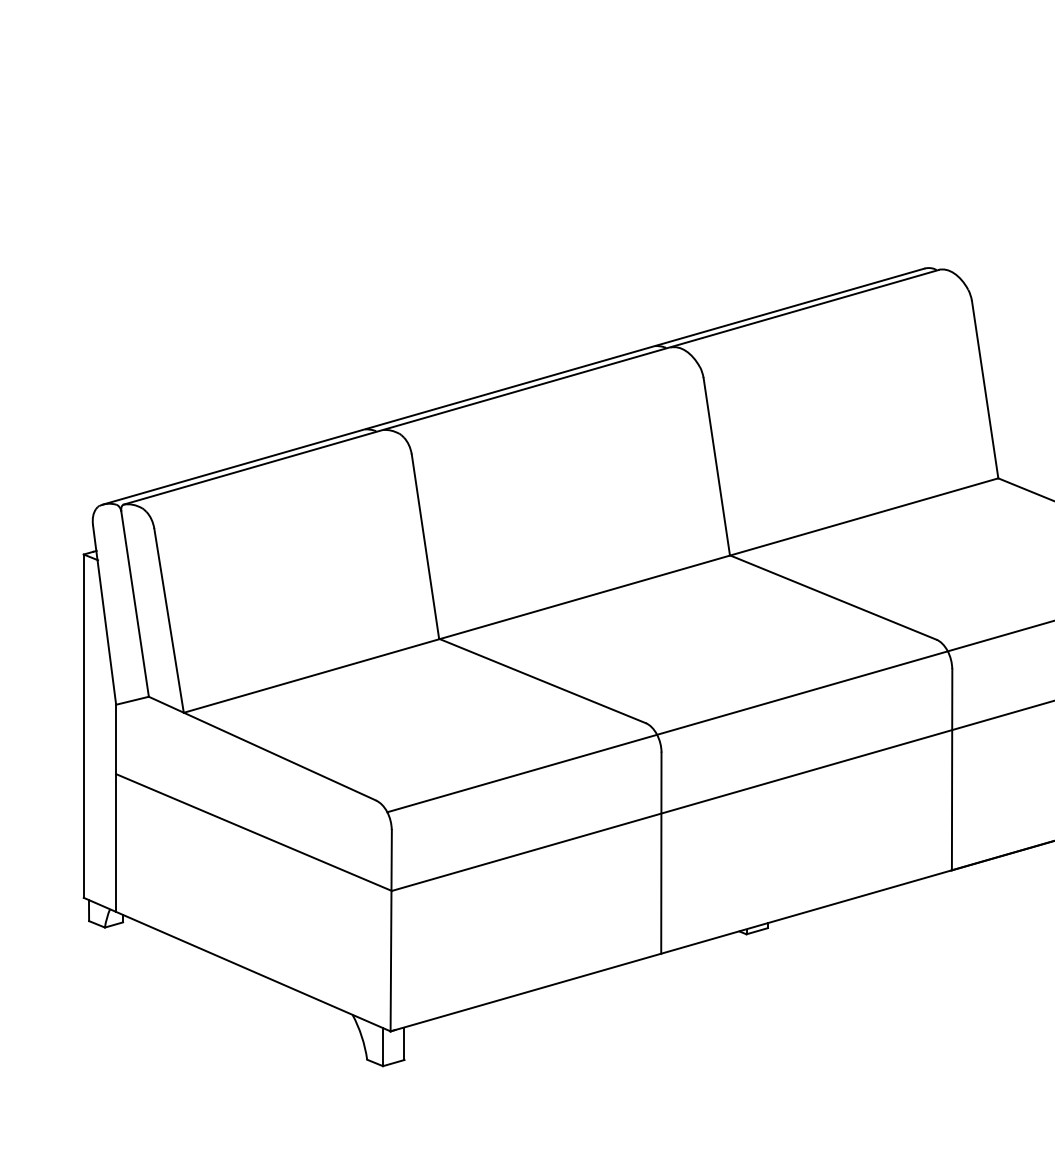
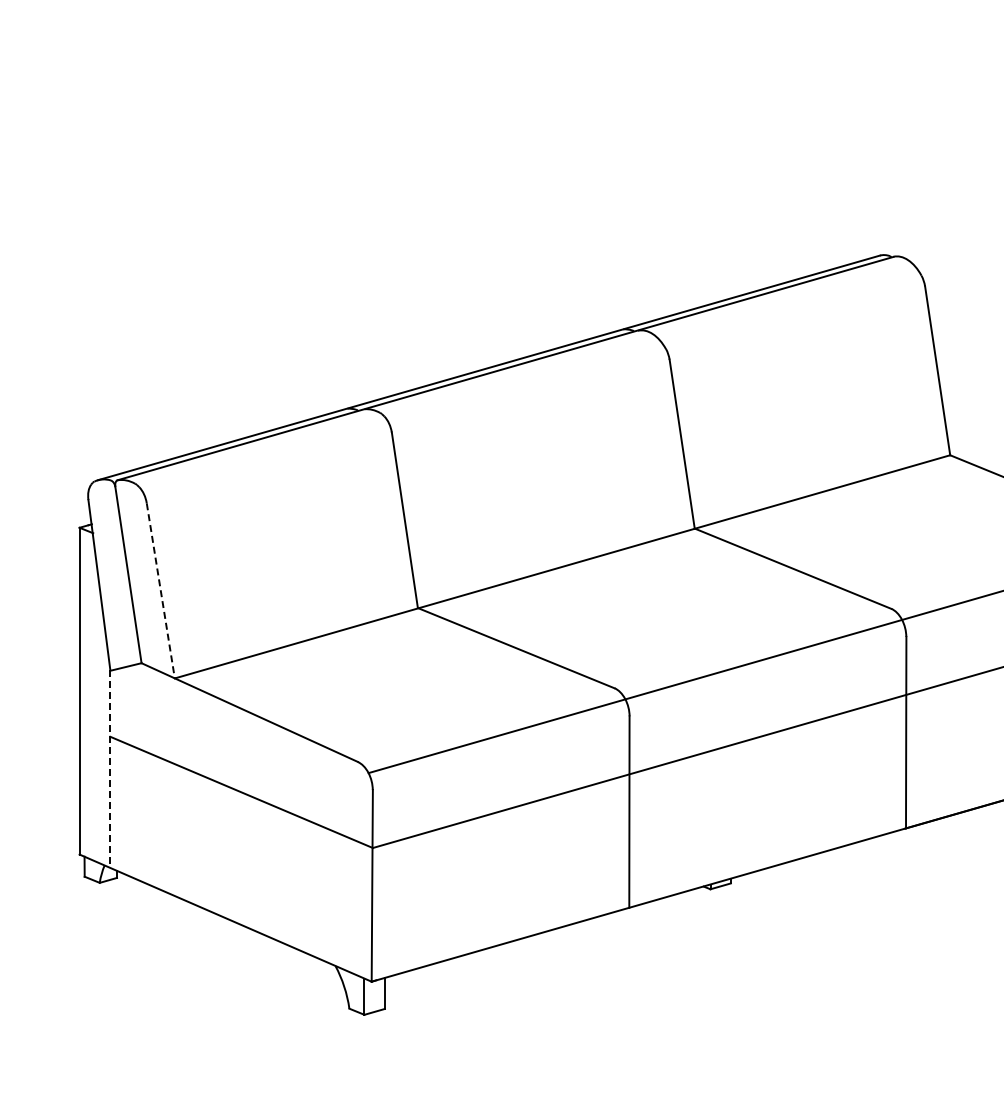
line: (168, 620) -> (160, 590), solid -> dashed
line: (116, 807) -> (110, 768), solid -> dashed

